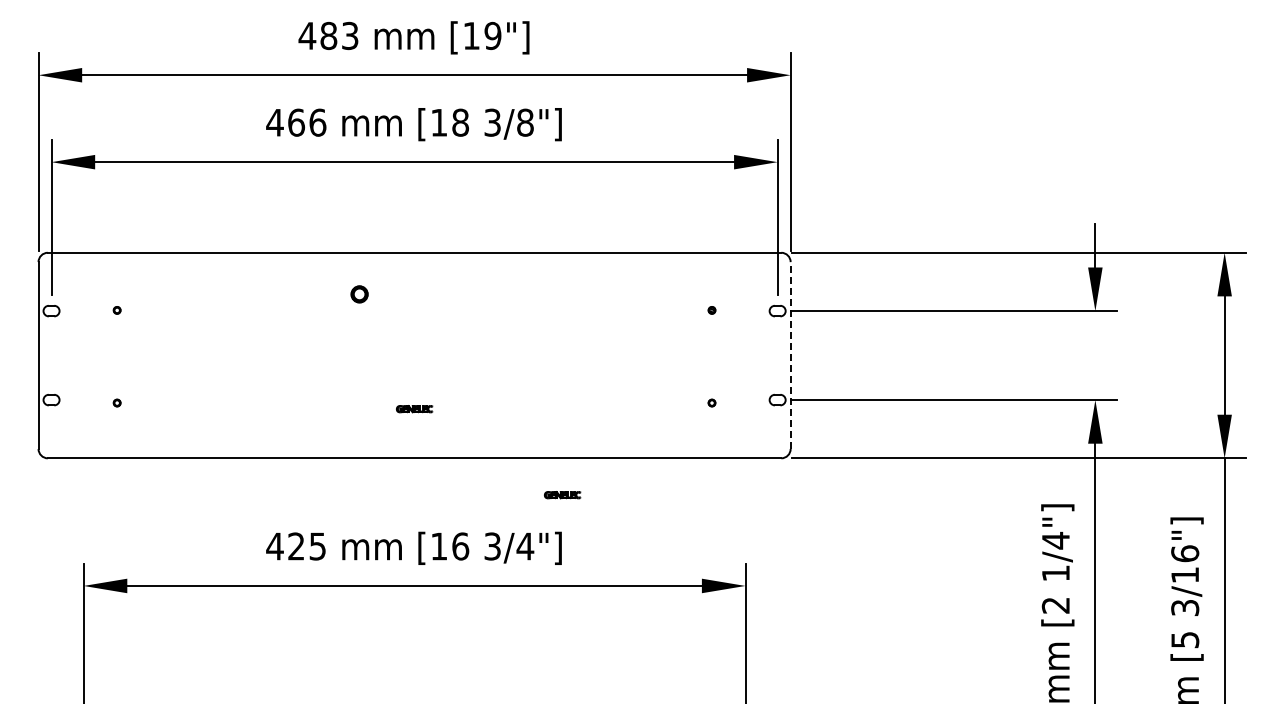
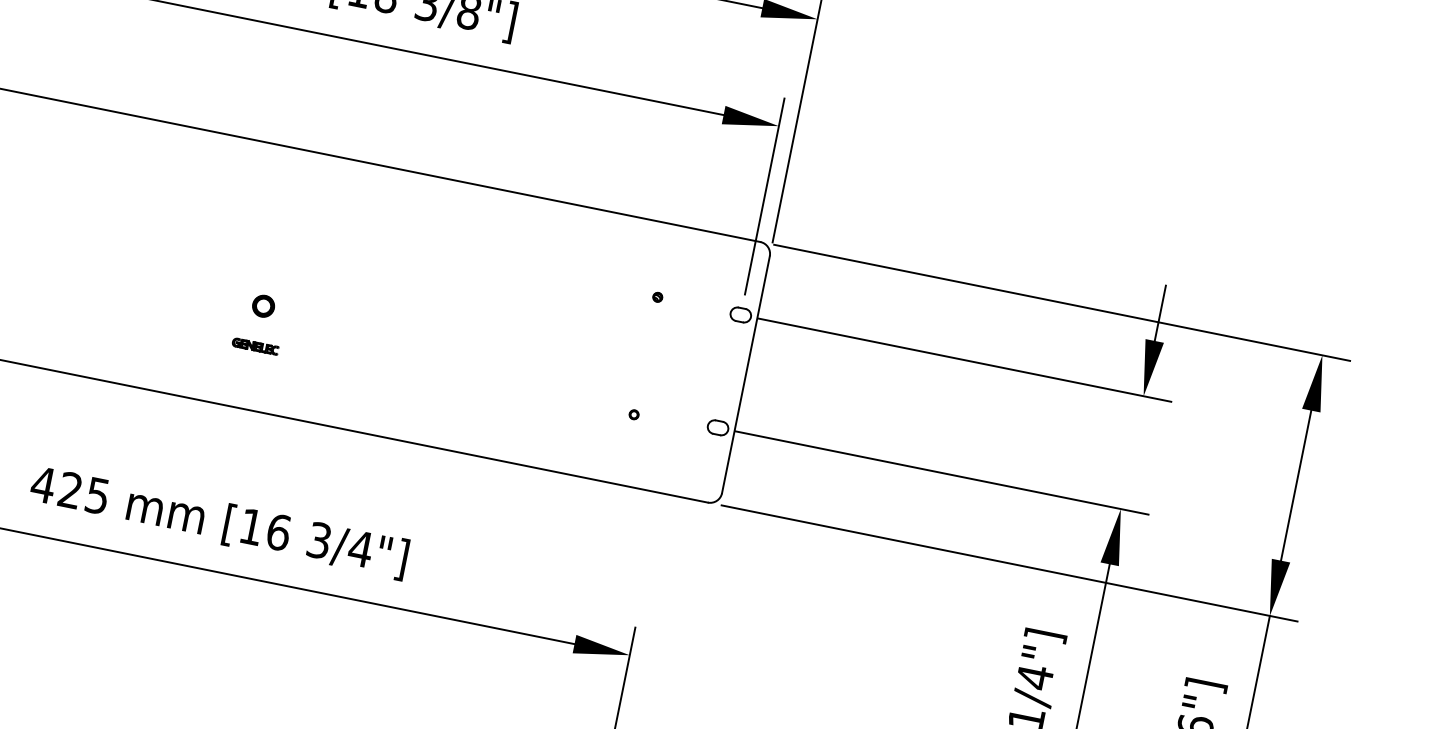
part: (359, 294) -> (263, 306), moved
line: (790, 355) -> (745, 374), dashed -> solid
part: (562, 495) -> (420, 493), removed

